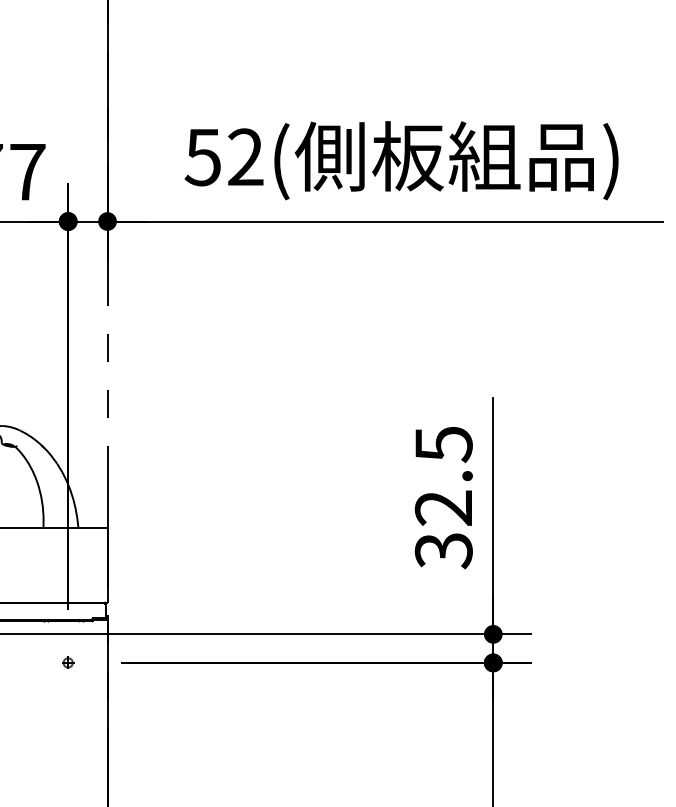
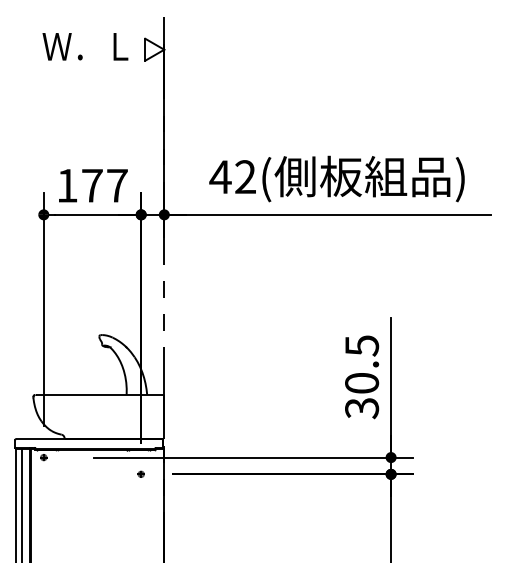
text: (203, 158) -> (220, 177), 52( -> 42(
text: (444, 508) -> (362, 383), 32.5 -> 30.5

